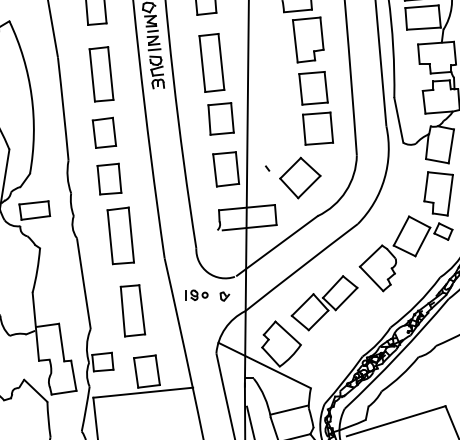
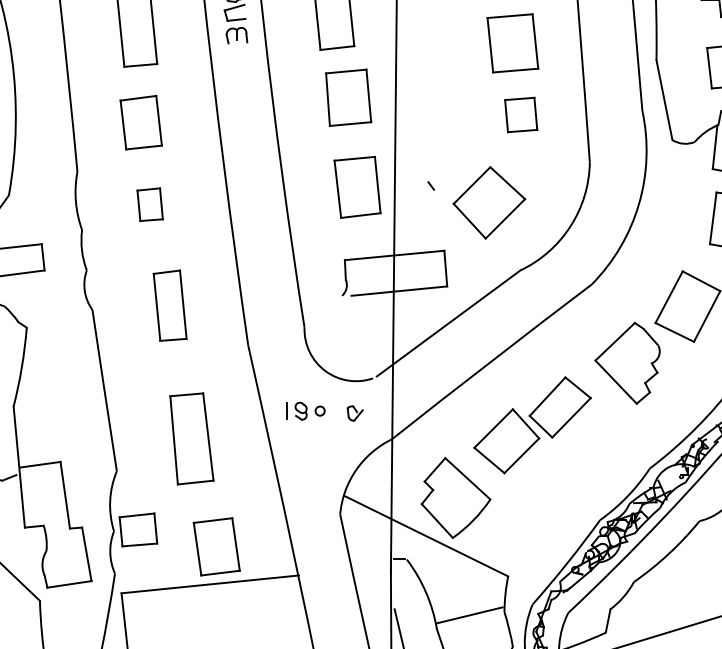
part: (318, 128) -> (521, 114), size x0.6
part: (109, 178) -> (150, 203), size x0.6
part: (120, 235) -> (169, 304), size x0.7

